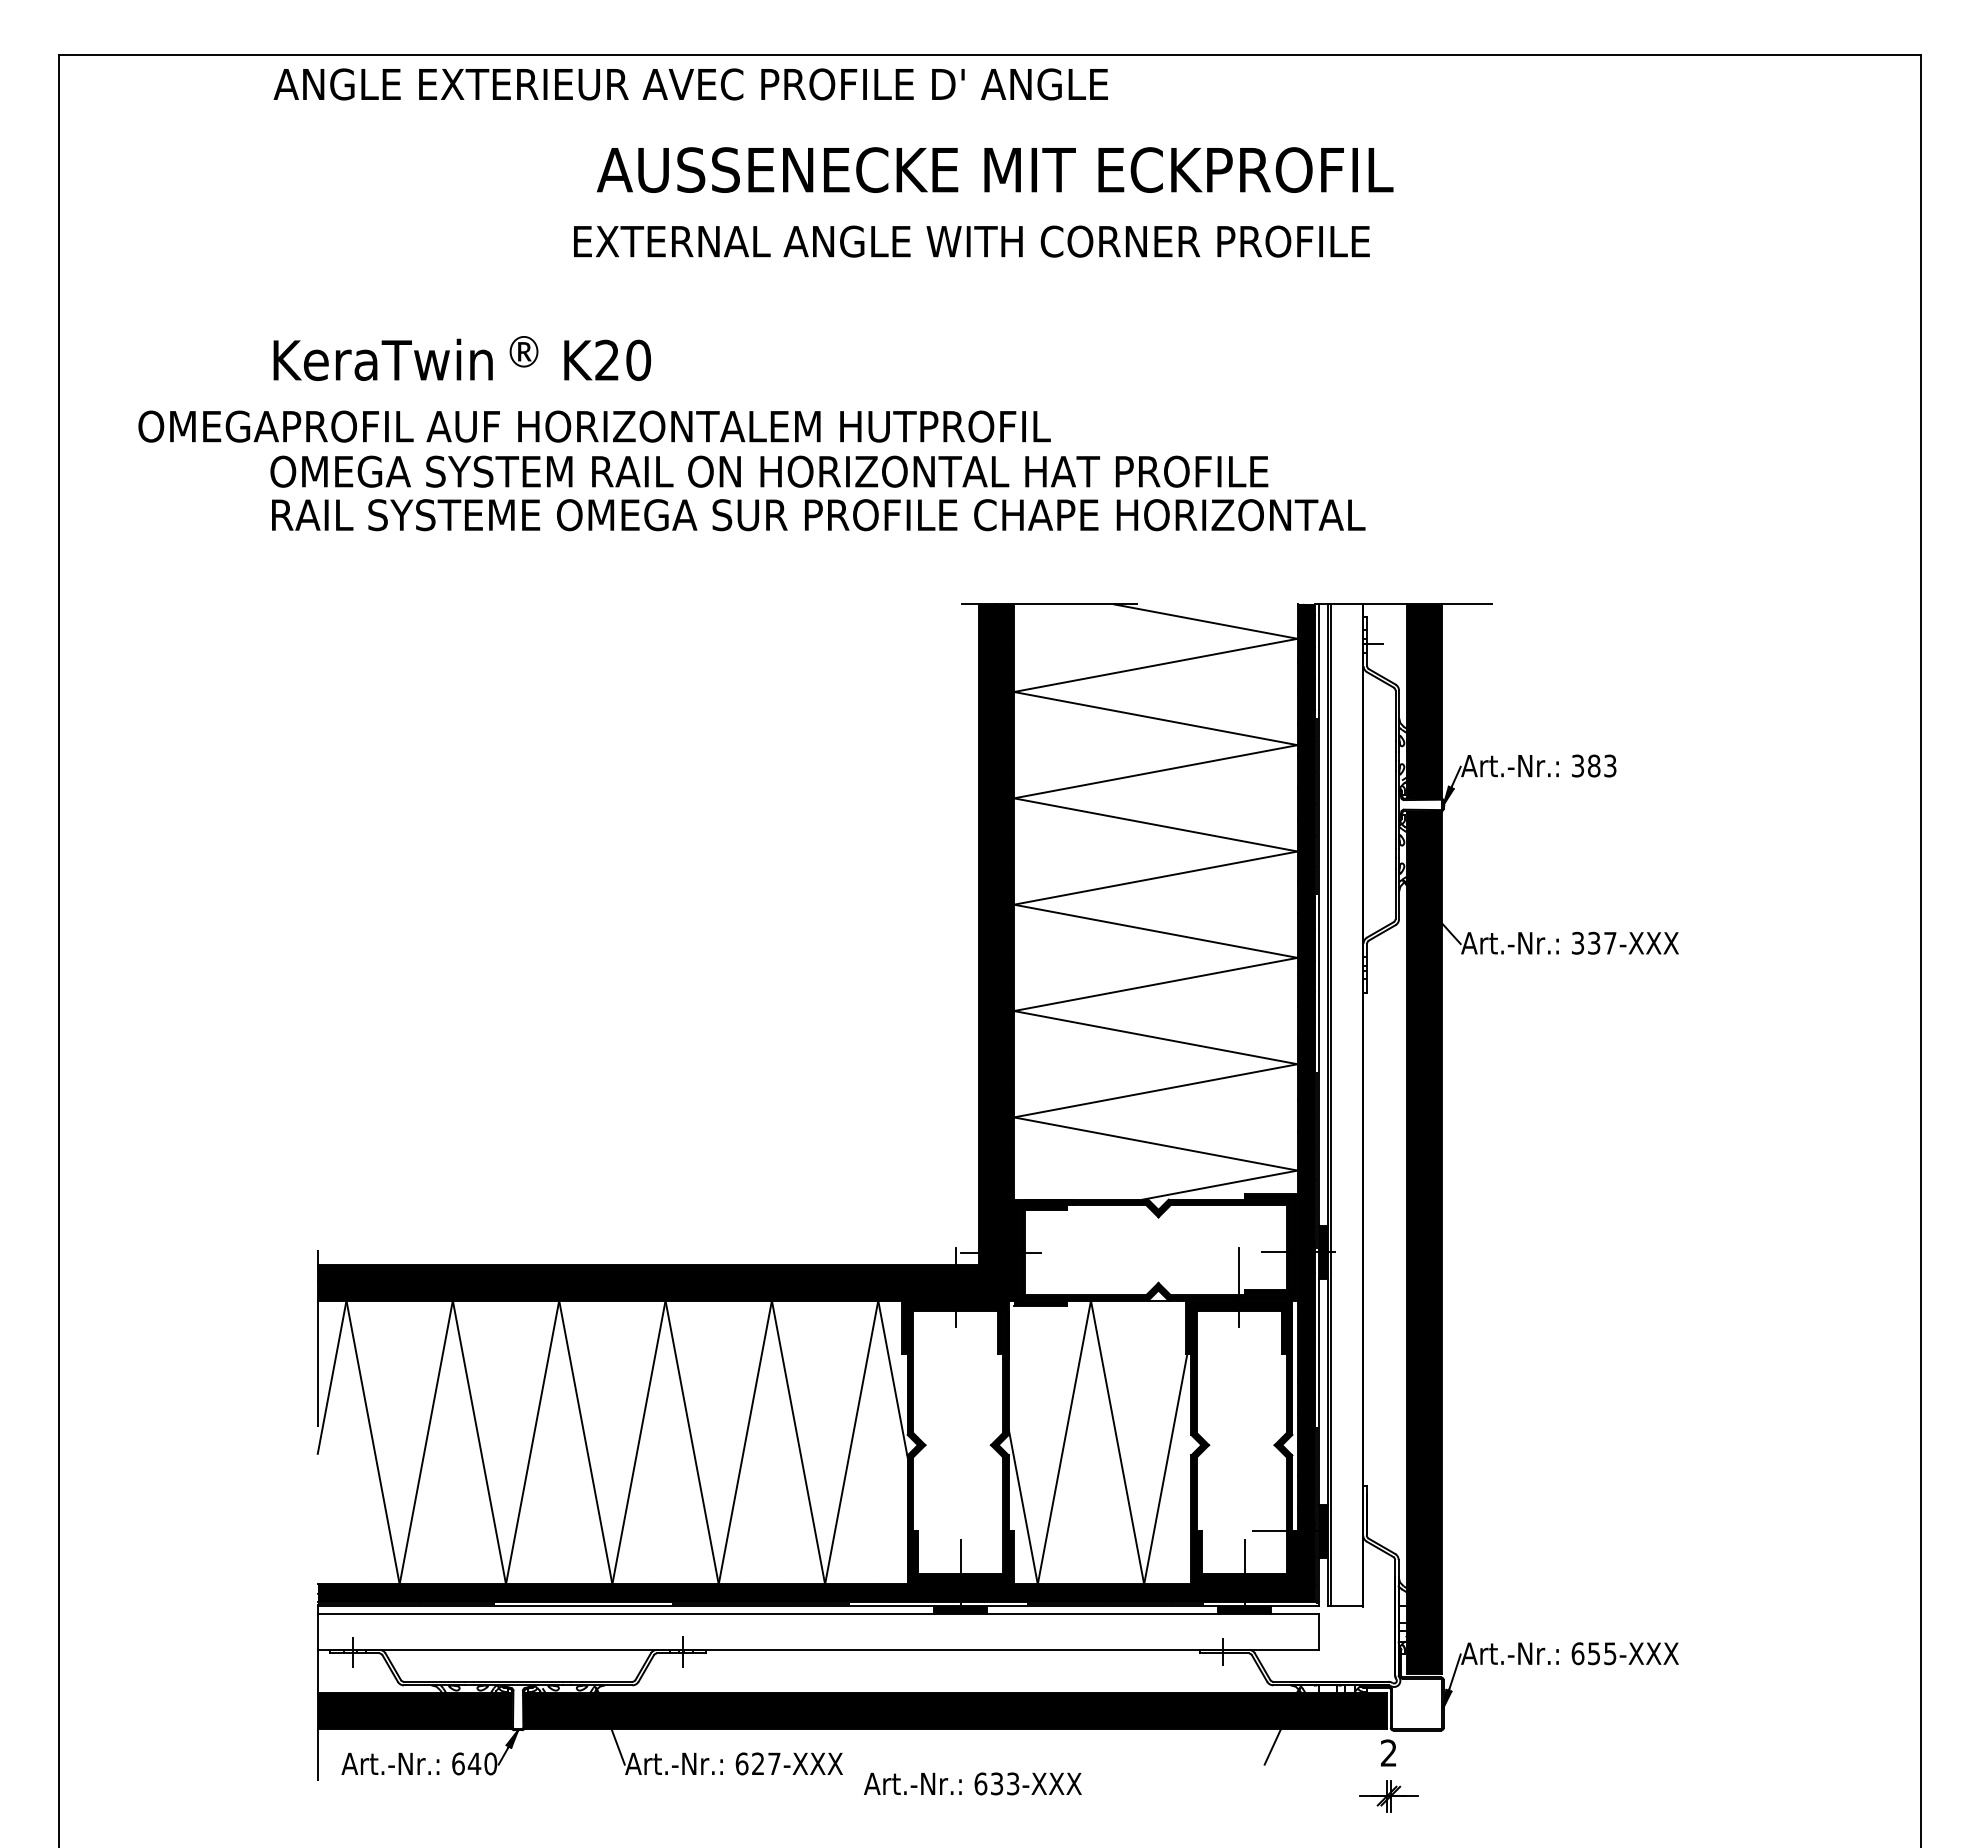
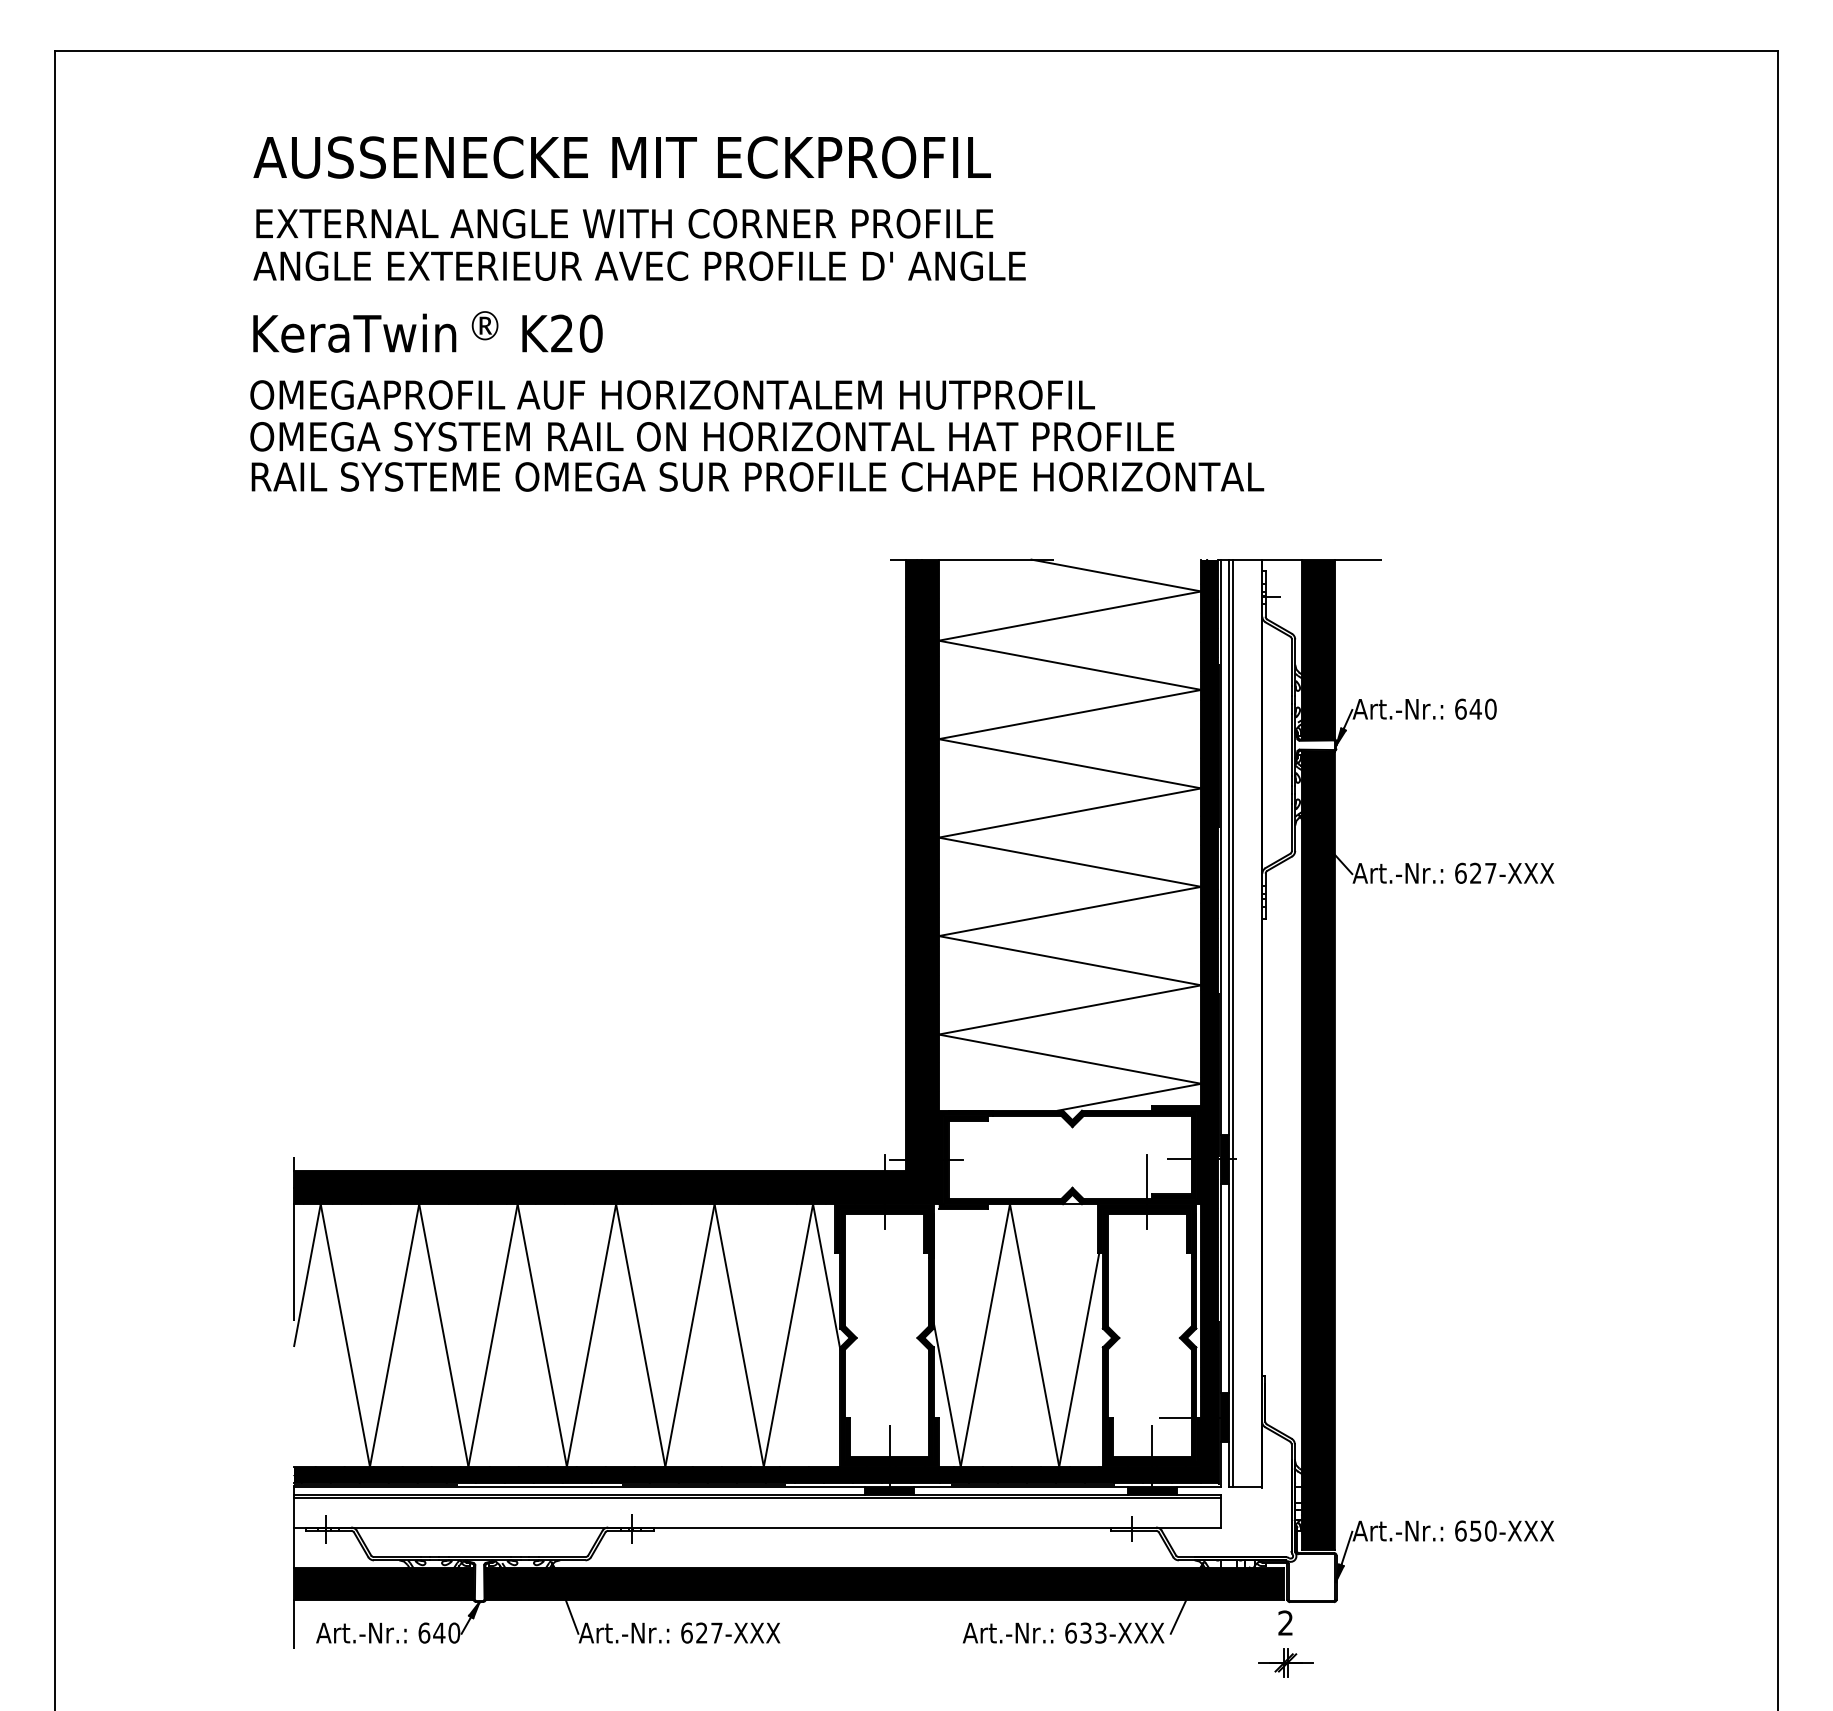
text: (690, 84) -> (639, 266), moved
text: (994, 169) -> (621, 156), moved
text: (971, 241) -> (624, 223), moved
text: (594, 426) -> (672, 394), moved
text: (1593, 765) -> (1475, 708), 383 -> 640
text: (1585, 942) -> (1467, 872), 337-XXX -> 627-XXX
line: (817, 1618) -> (756, 1498), added
text: (1610, 1653) -> (1490, 1530), 655-XXX -> 650-XXX
text: (972, 1783) -> (1063, 1632), moved

